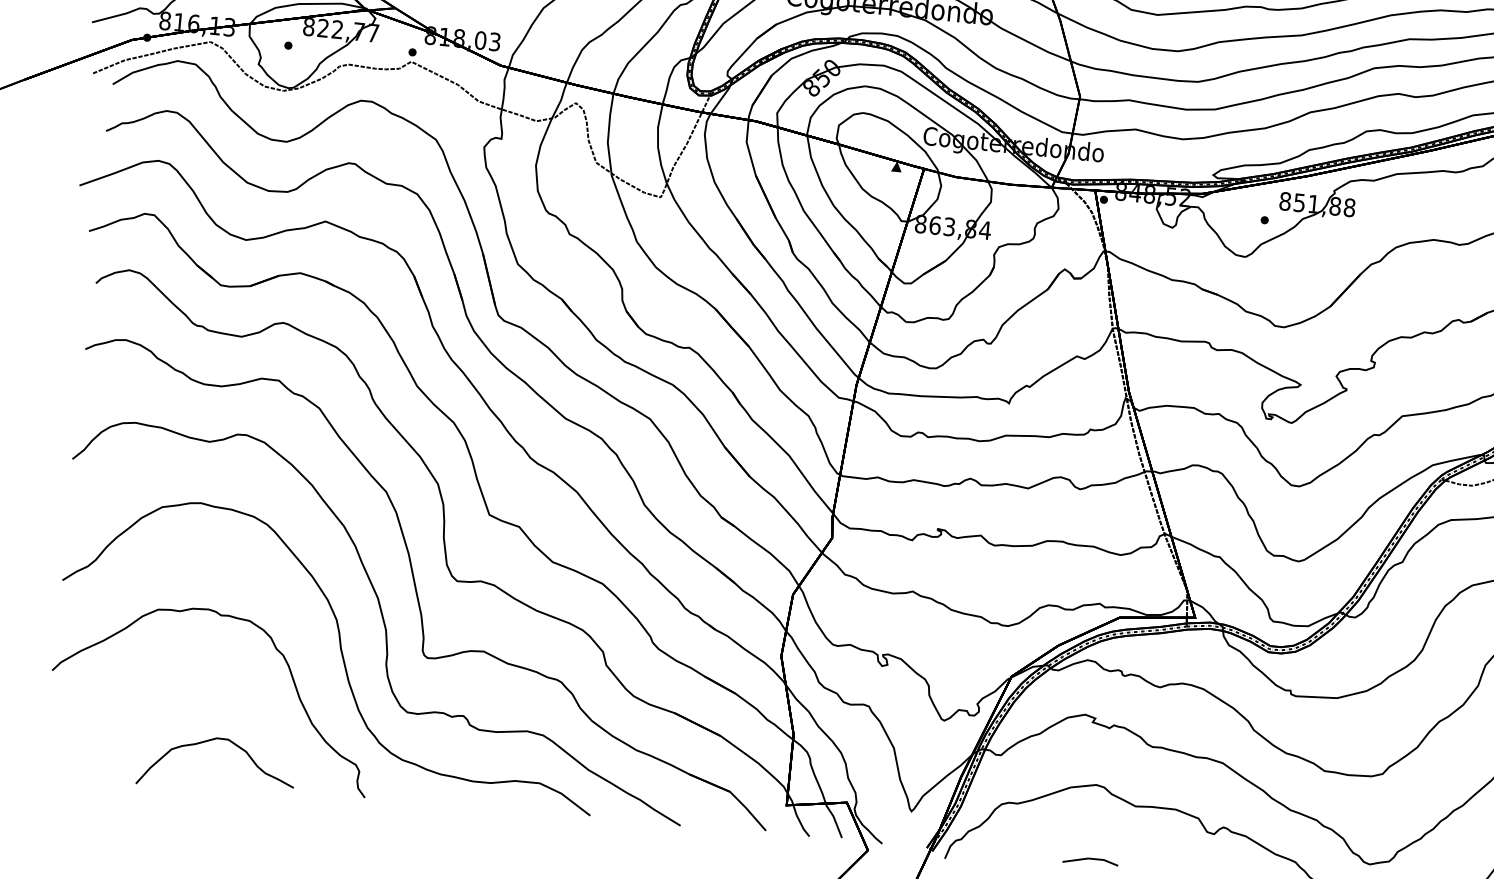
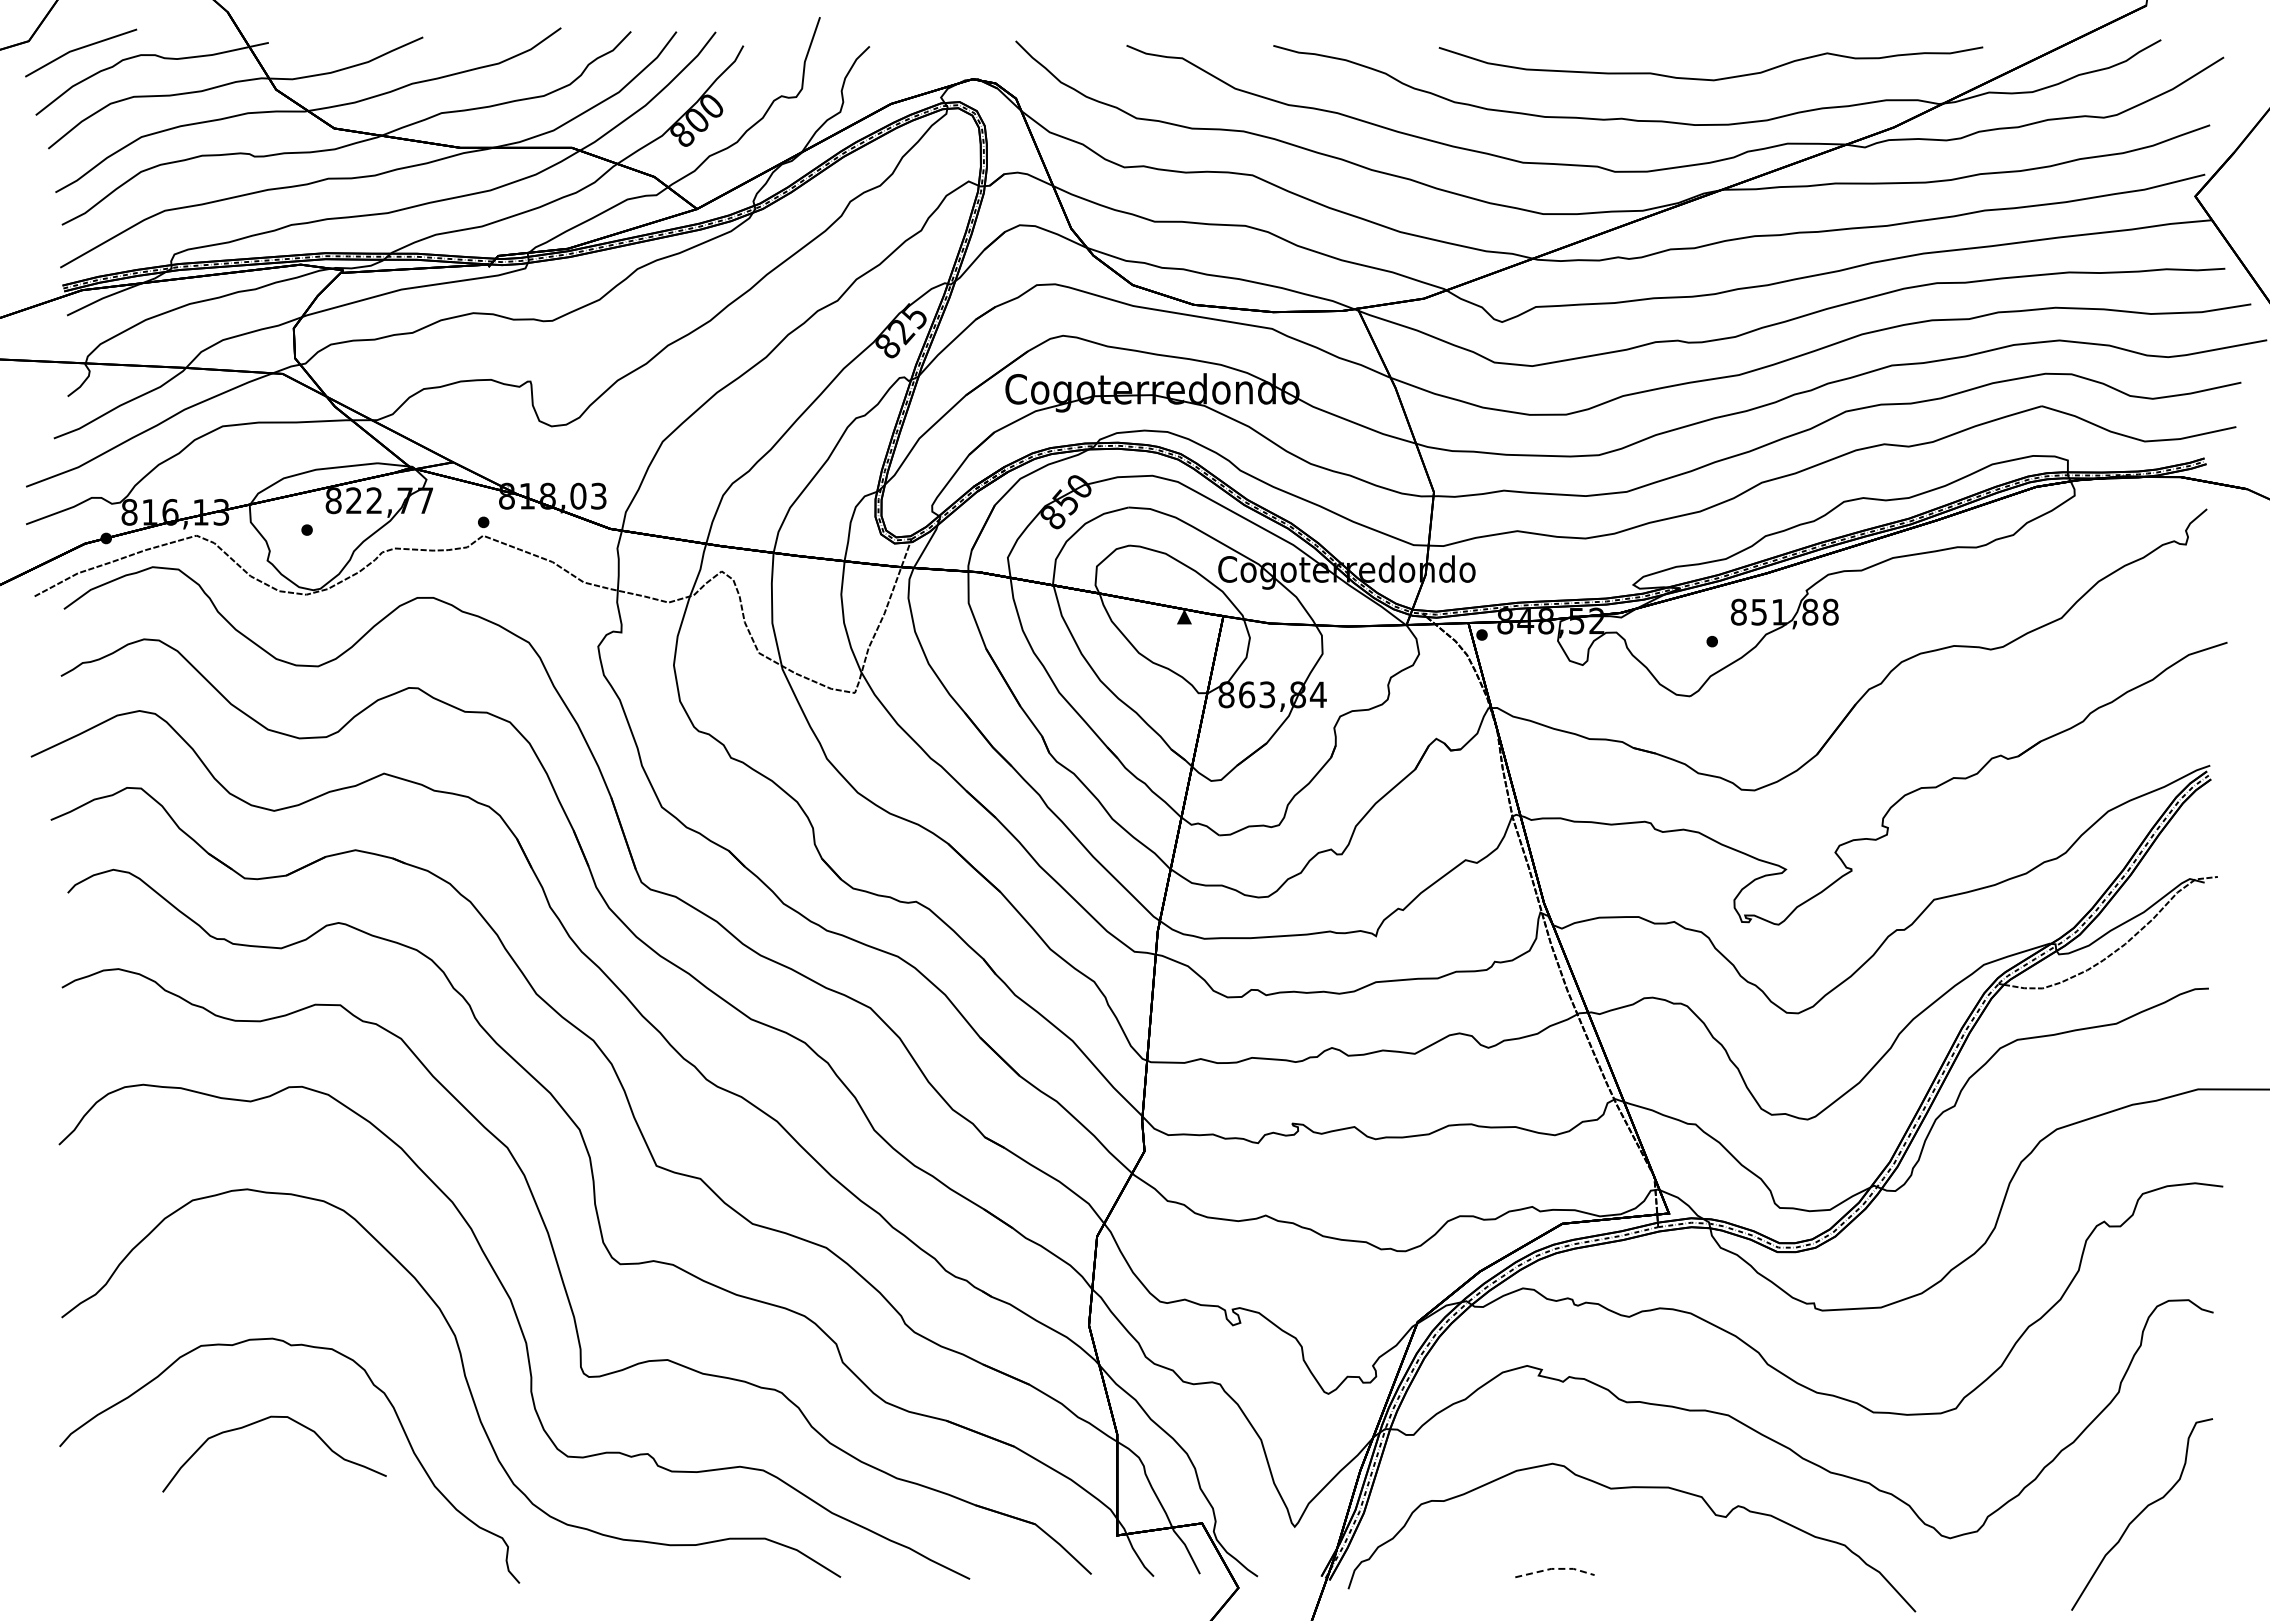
curve: (212, 740) -> (264, 1420), moved
line: (1091, 858) -> (1555, 1568), solid -> dashed

